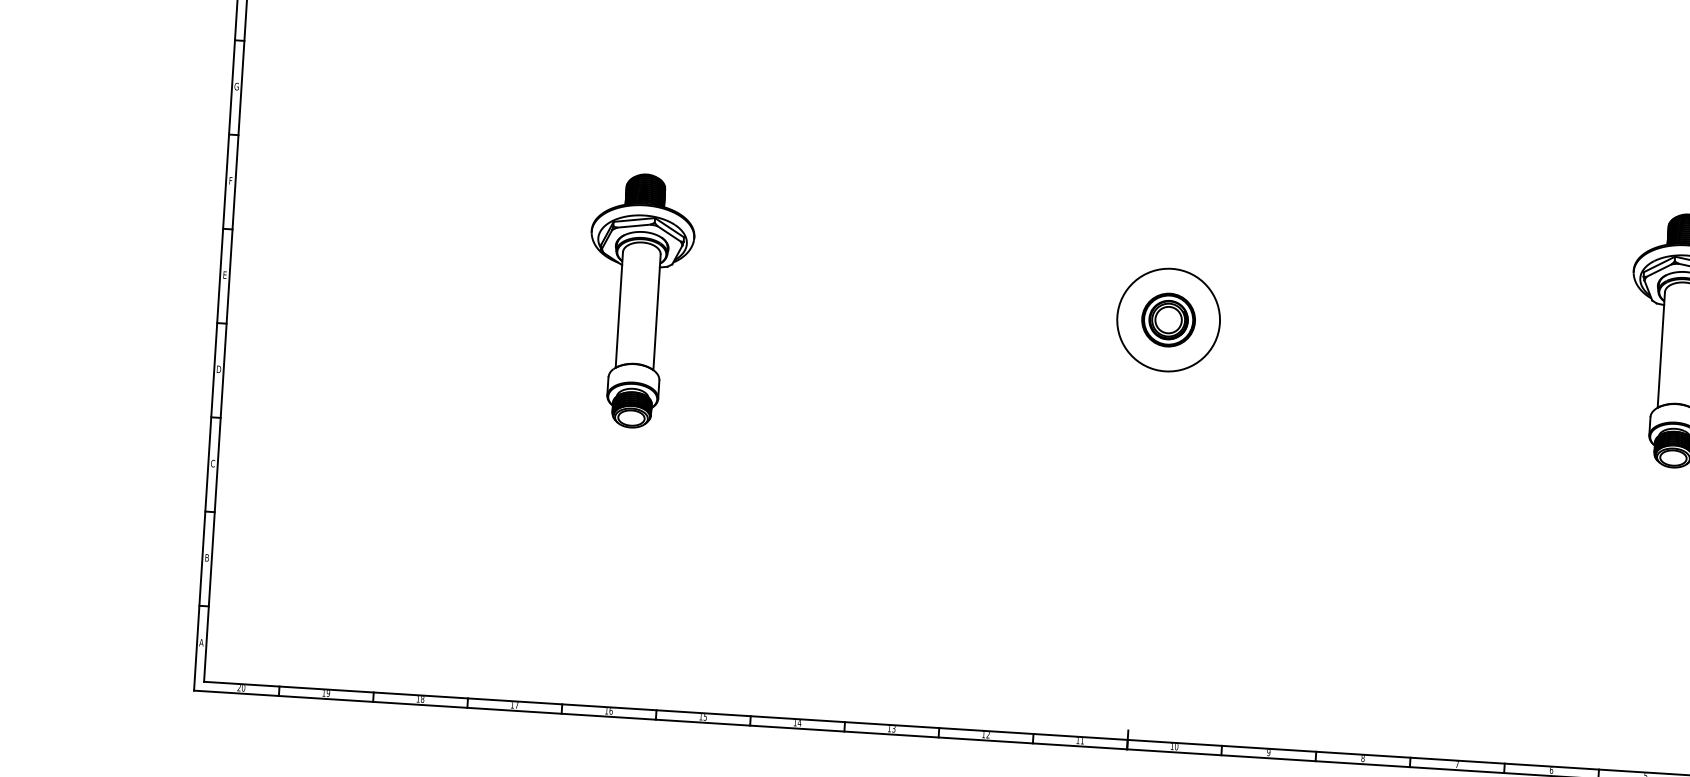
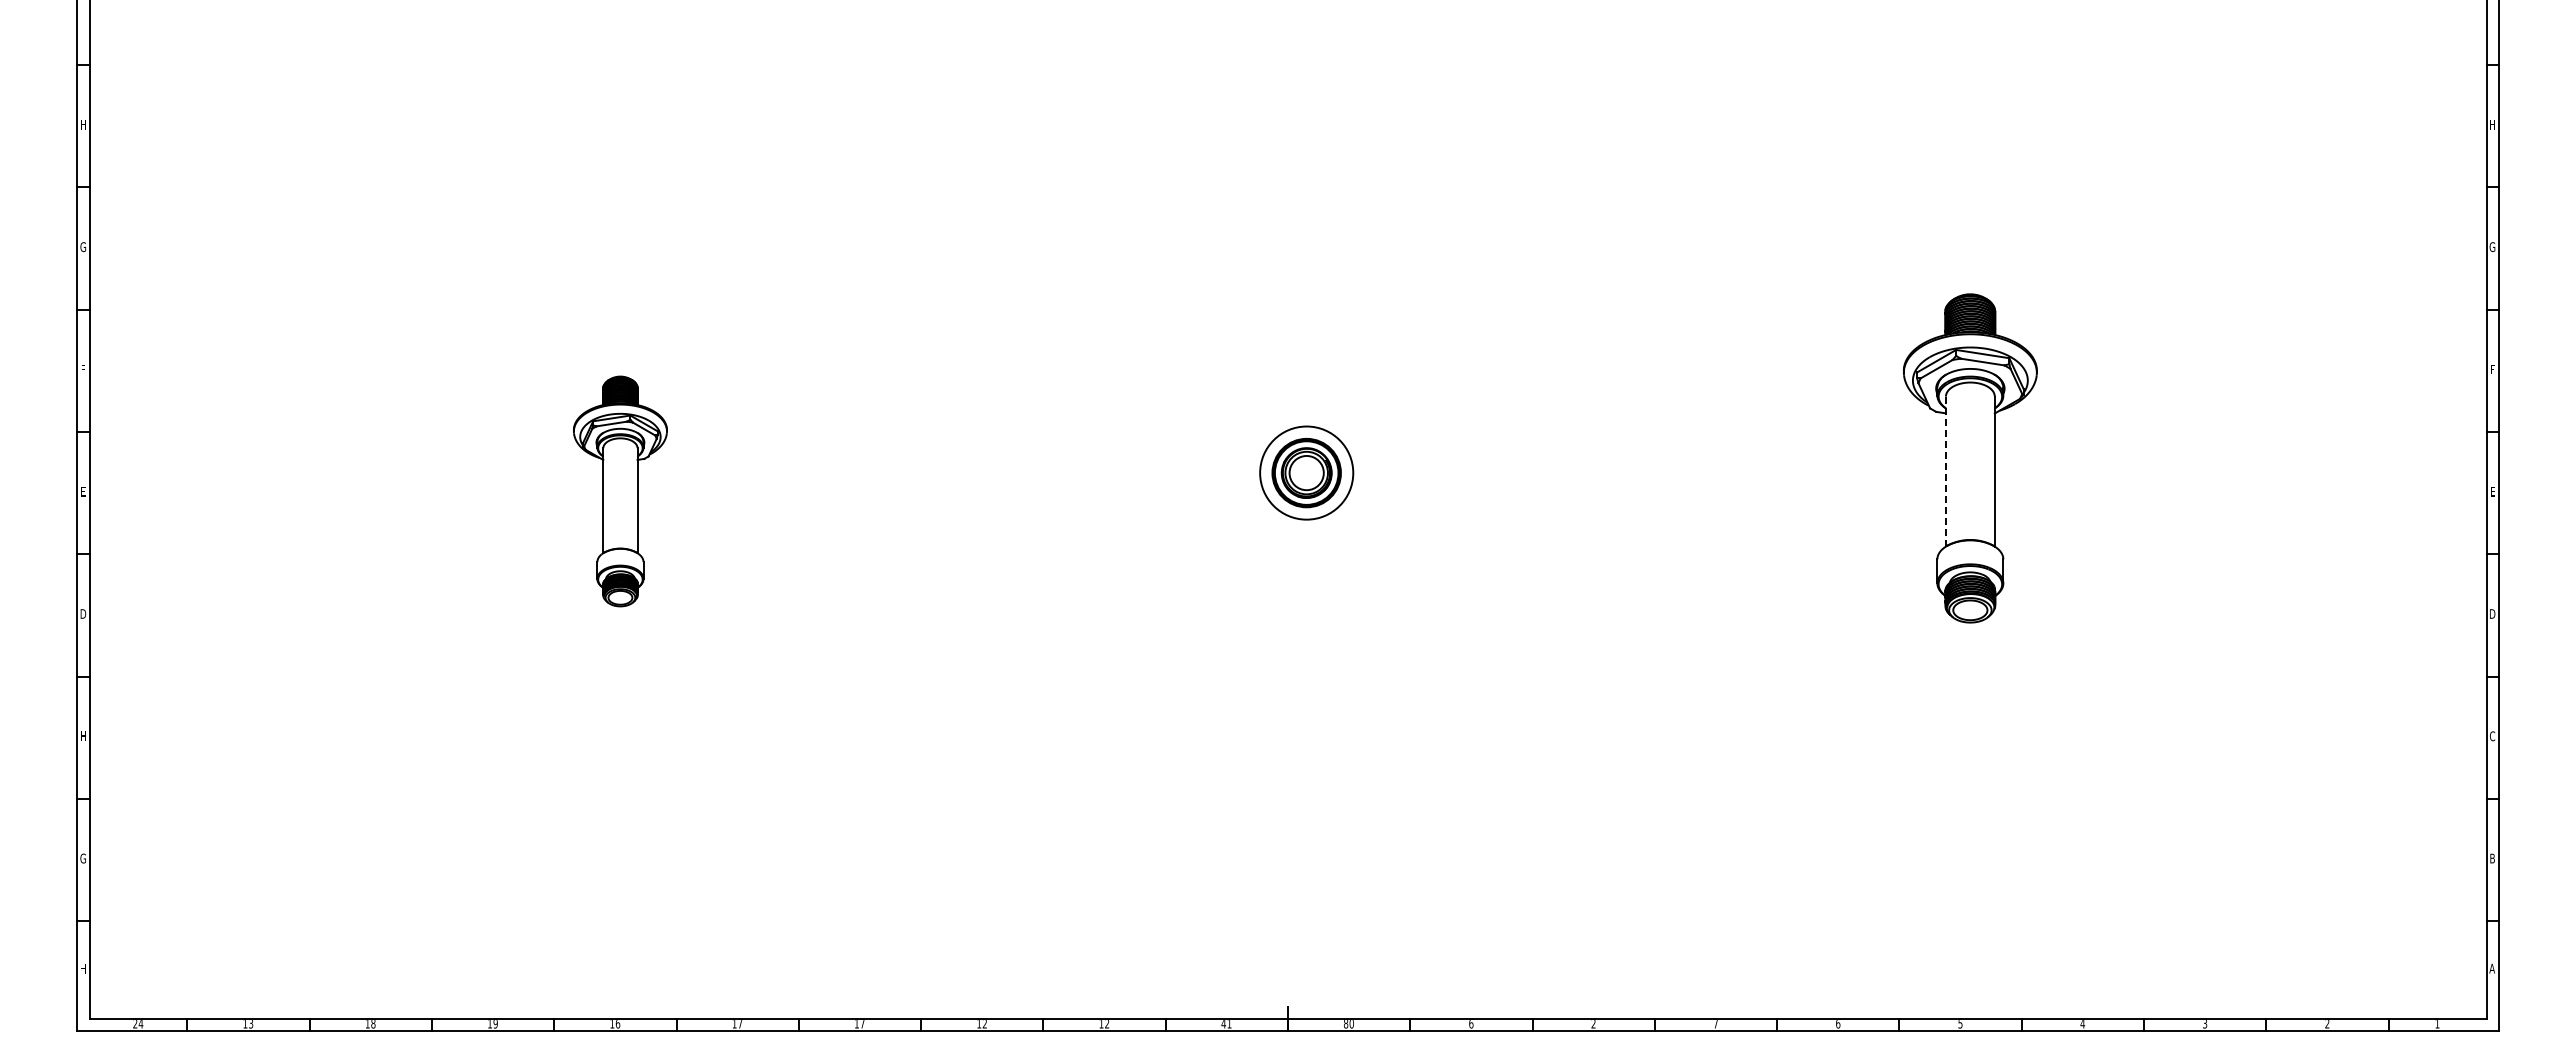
part: (638, 301) -> (620, 491), size x0.7
circle: (1168, 319) -> (1306, 472), size x0.7
line: (1661, 349) -> (1945, 471), solid -> dashed
text: (212, 463) -> (82, 736), C -> H
text: (206, 557) -> (82, 858), B -> G
text: (201, 642) -> (82, 968), A -> H
text: (243, 688) -> (140, 1024), 20 -> 24
text: (328, 693) -> (251, 1024), 19 -> 13
text: (516, 705) -> (495, 1024), 17 -> 19
text: (705, 717) -> (740, 1024), 15 -> 17
text: (799, 723) -> (862, 1024), 14 -> 17
text: (893, 729) -> (984, 1024), 13 -> 12
text: (1077, 741) -> (1223, 1024), 11 -> 41
text: (1171, 746) -> (1345, 1024), 10 -> 80
text: (1268, 753) -> (1471, 1024), 9 -> 6
text: (1362, 758) -> (1593, 1024), 8 -> 2

